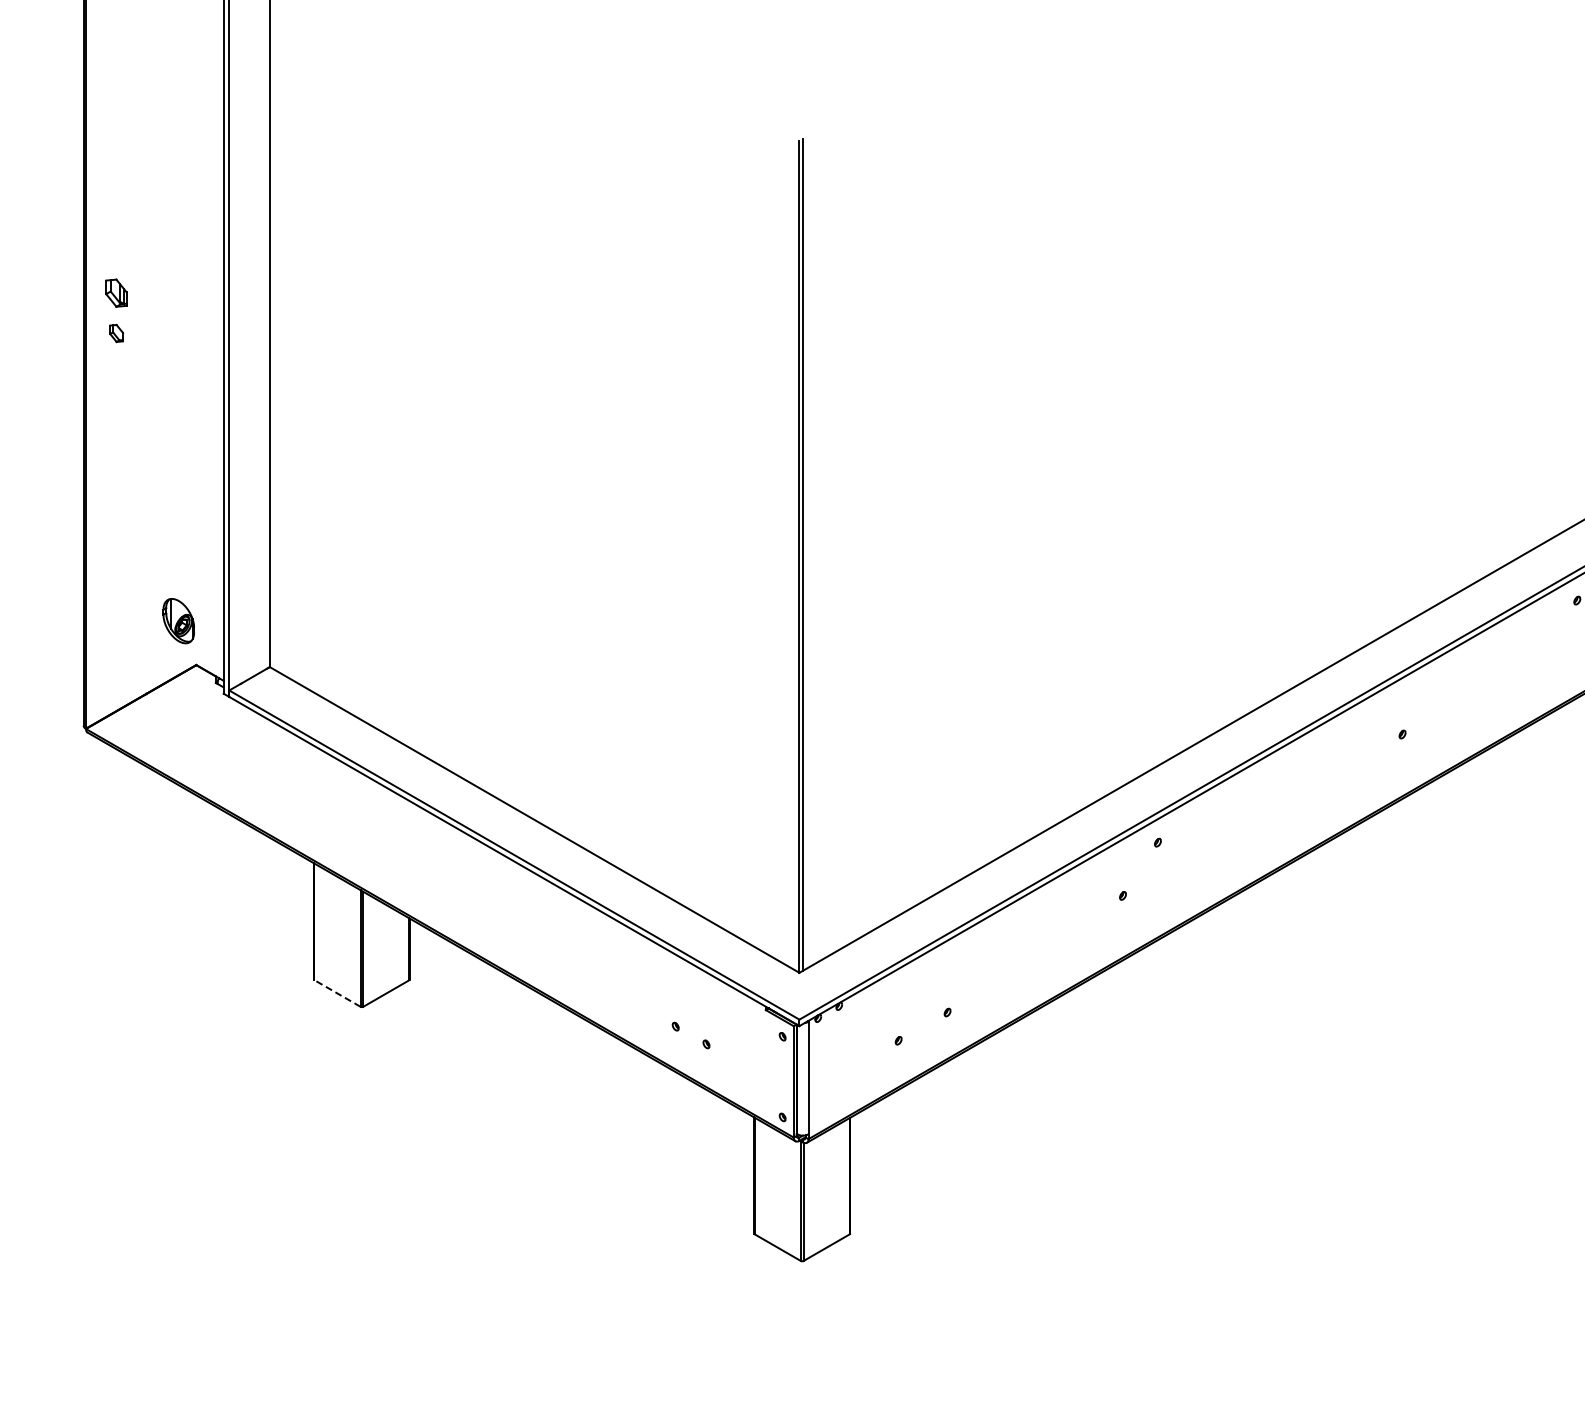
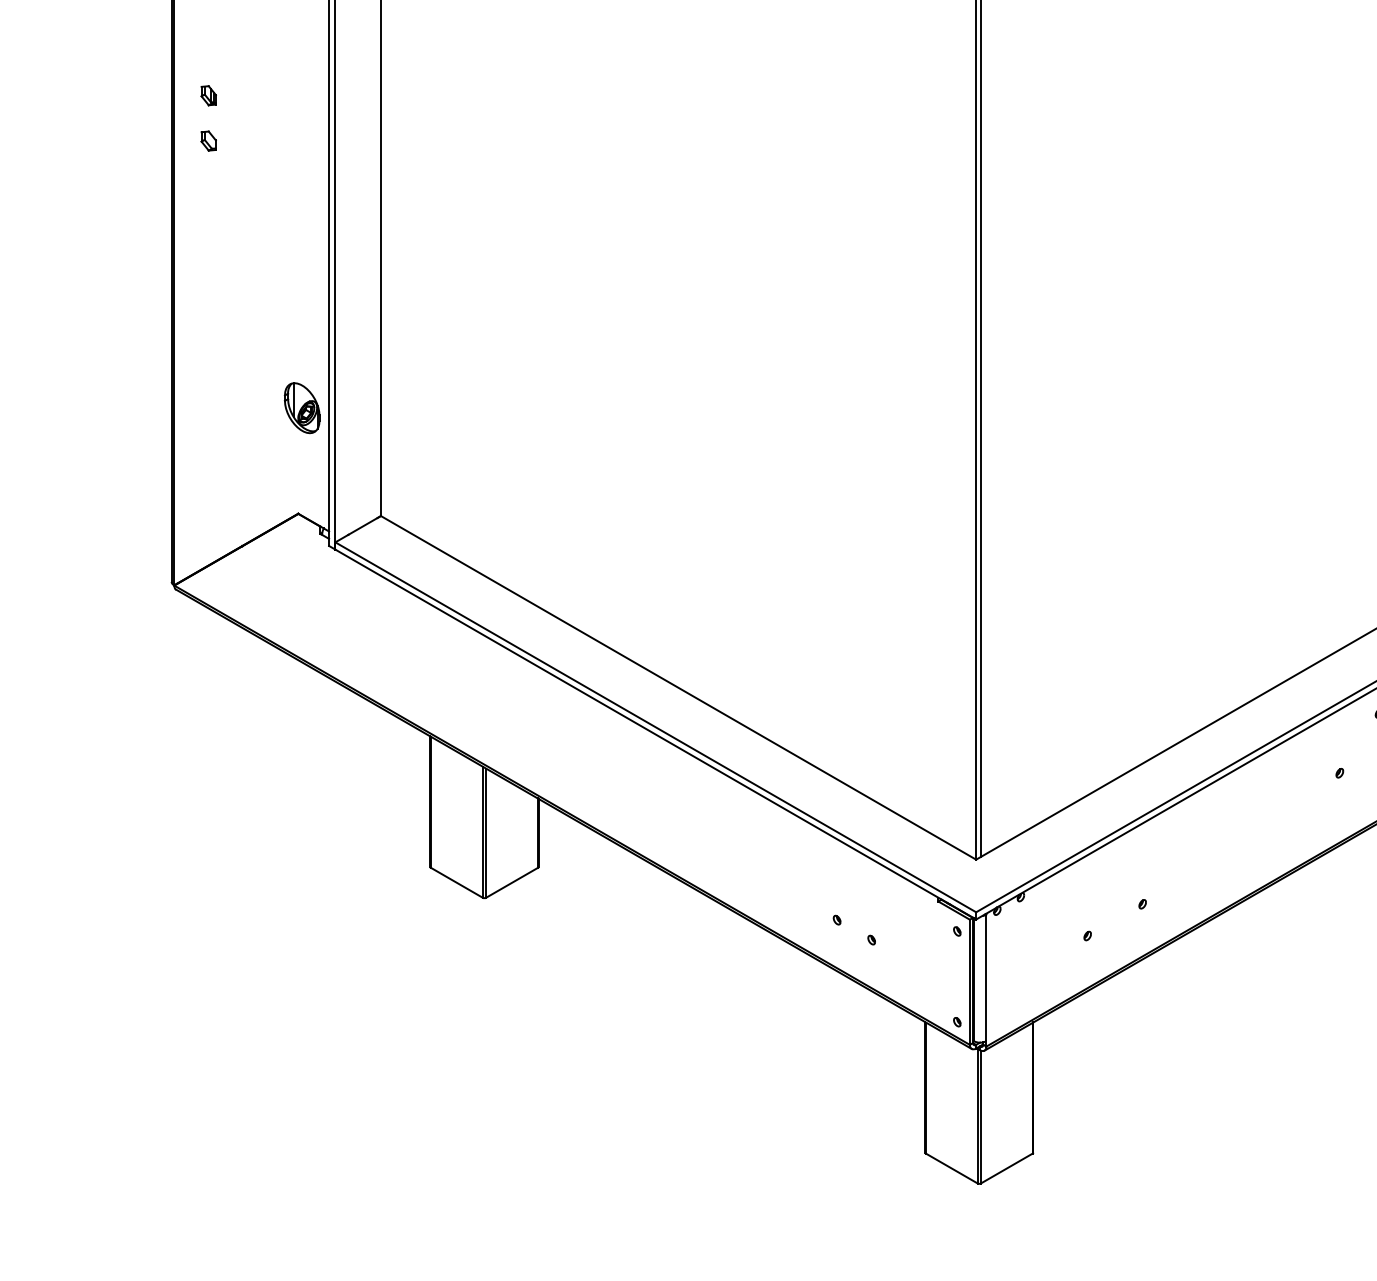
part: (116, 292) -> (208, 95), size x0.62
part: (178, 621) -> (301, 408), moved
line: (337, 993) -> (456, 882), dashed -> solid

